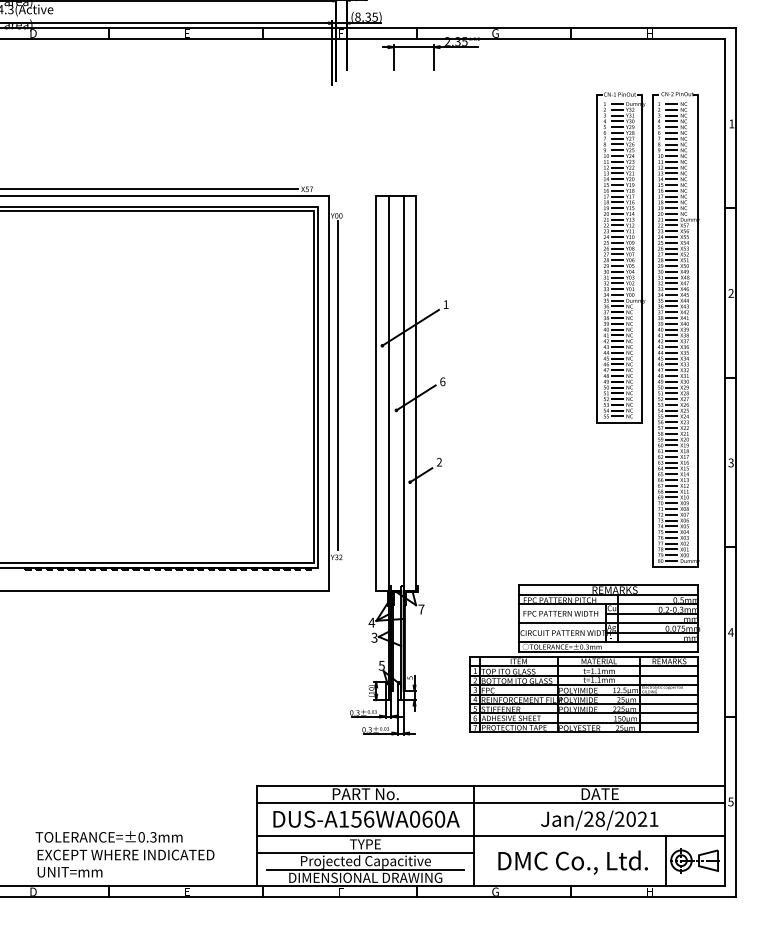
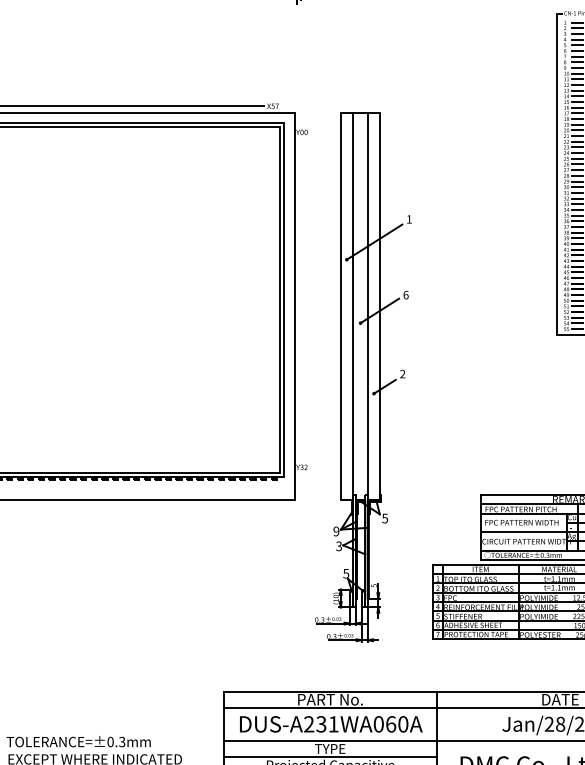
line: (337, 385) -> (302, 298), removed
text: (421, 609) -> (385, 518), 7 -> 5
text: (371, 622) -> (336, 531), 4 -> 9
text: (356, 818) -> (321, 723), DUS-A156WA060A -> DUS-A231WA060A

